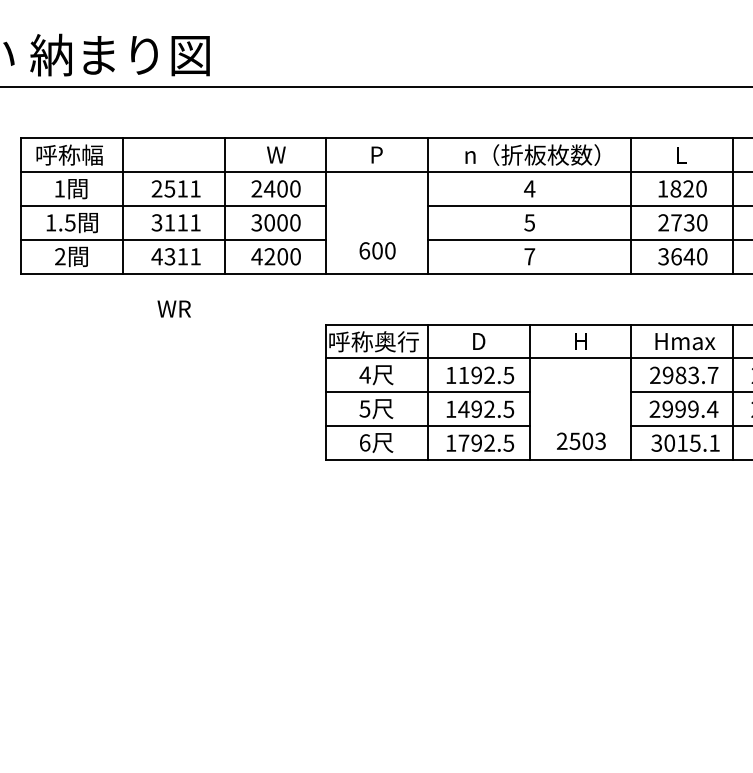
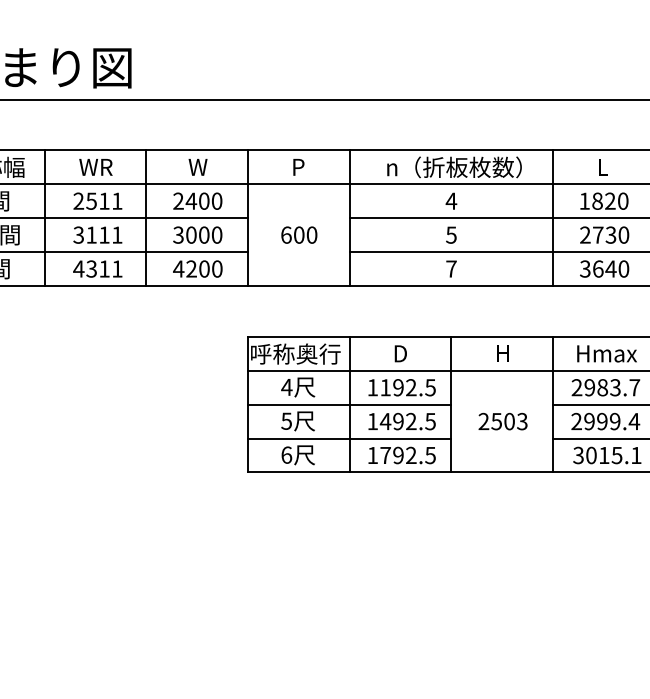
text: (377, 250) -> (299, 234), moved
text: (173, 308) -> (95, 166), moved
text: (581, 440) -> (503, 420), moved

